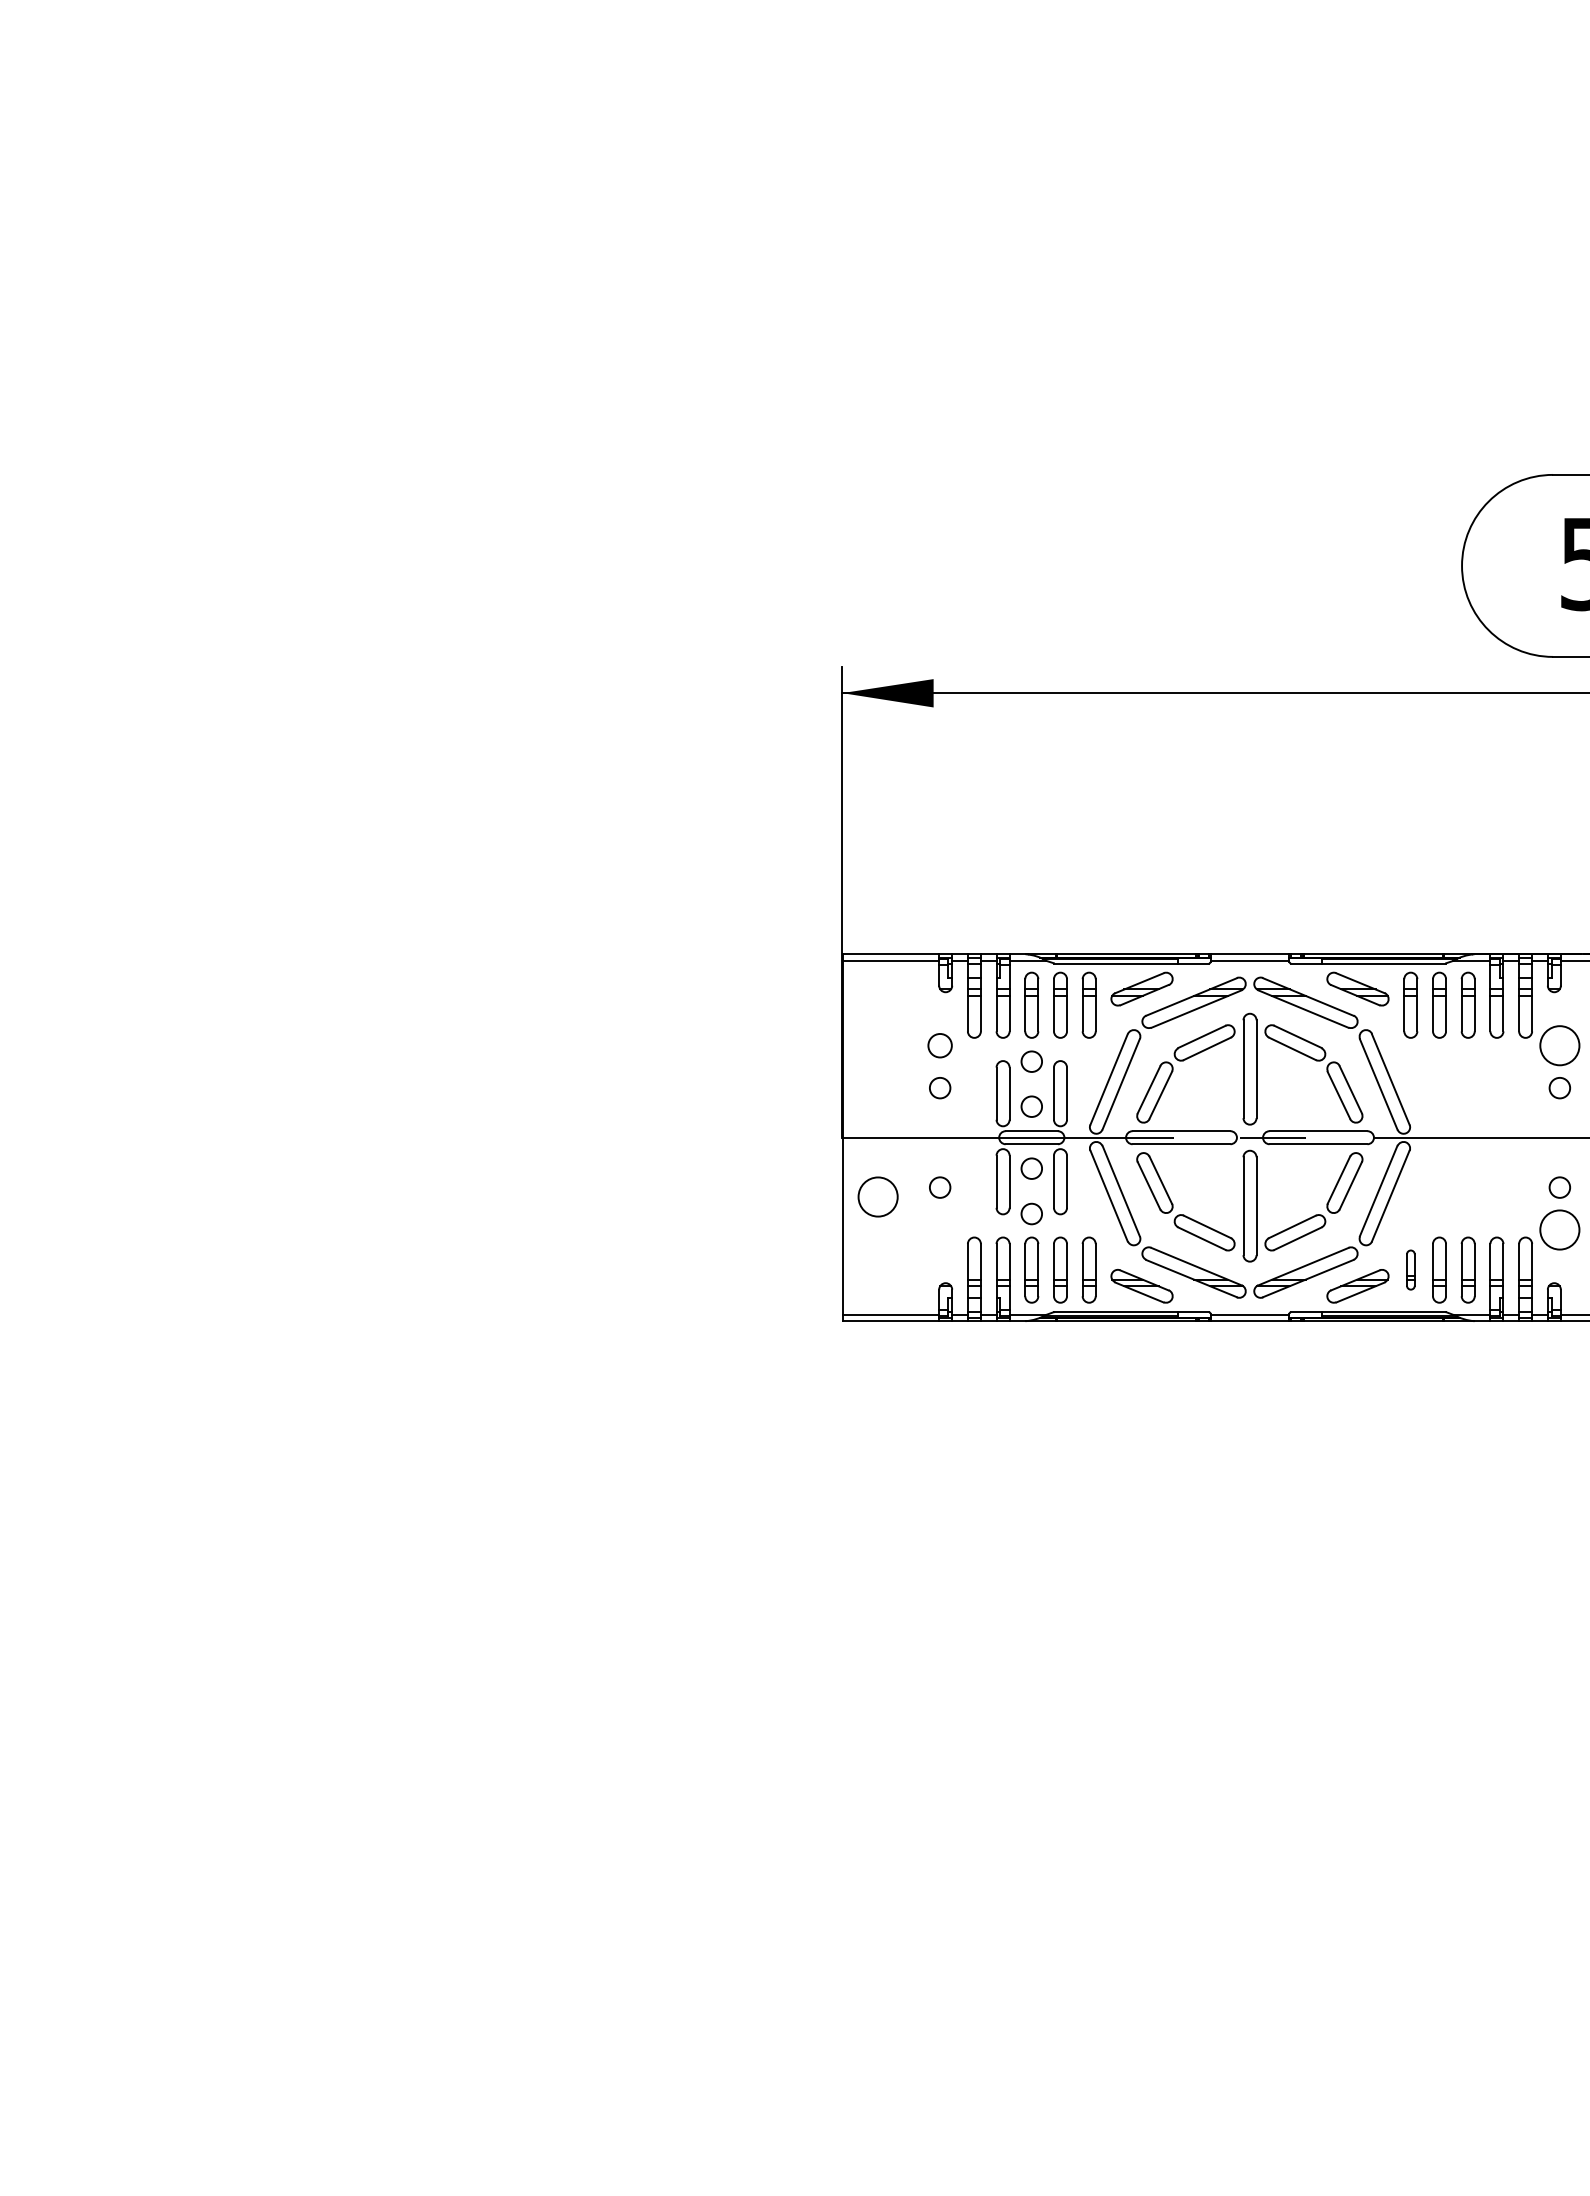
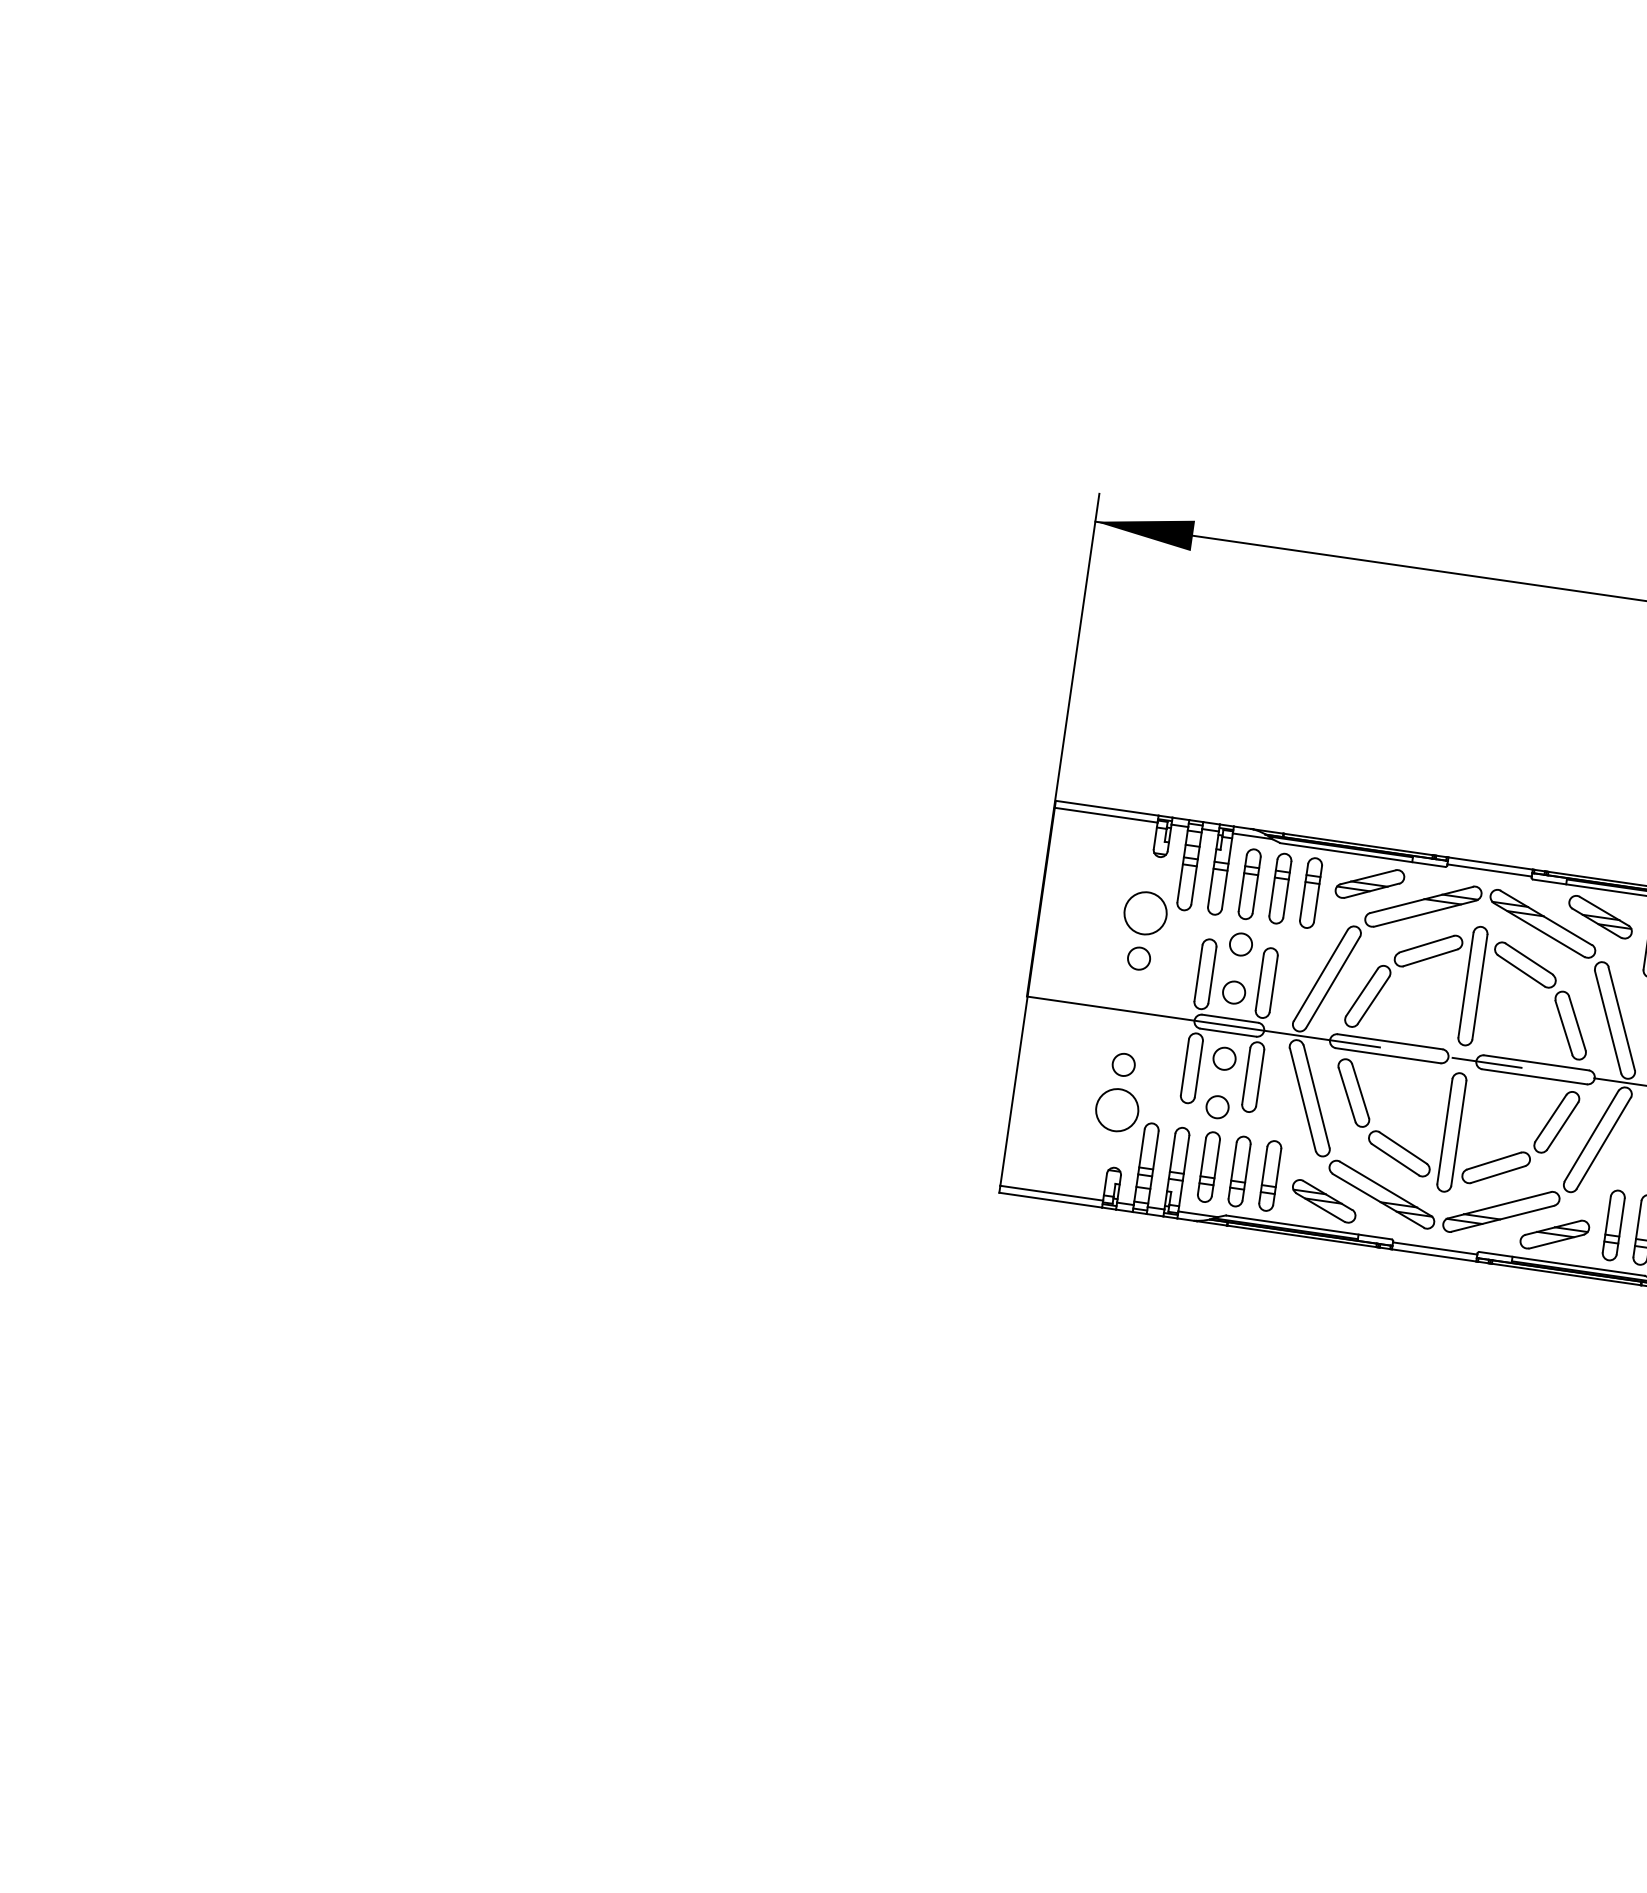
circle: (939, 1045) -> (1144, 913), size x1.67
circle: (877, 1196) -> (1116, 1109), moved
part: (1410, 1269) -> (1613, 1224), size x1.67

